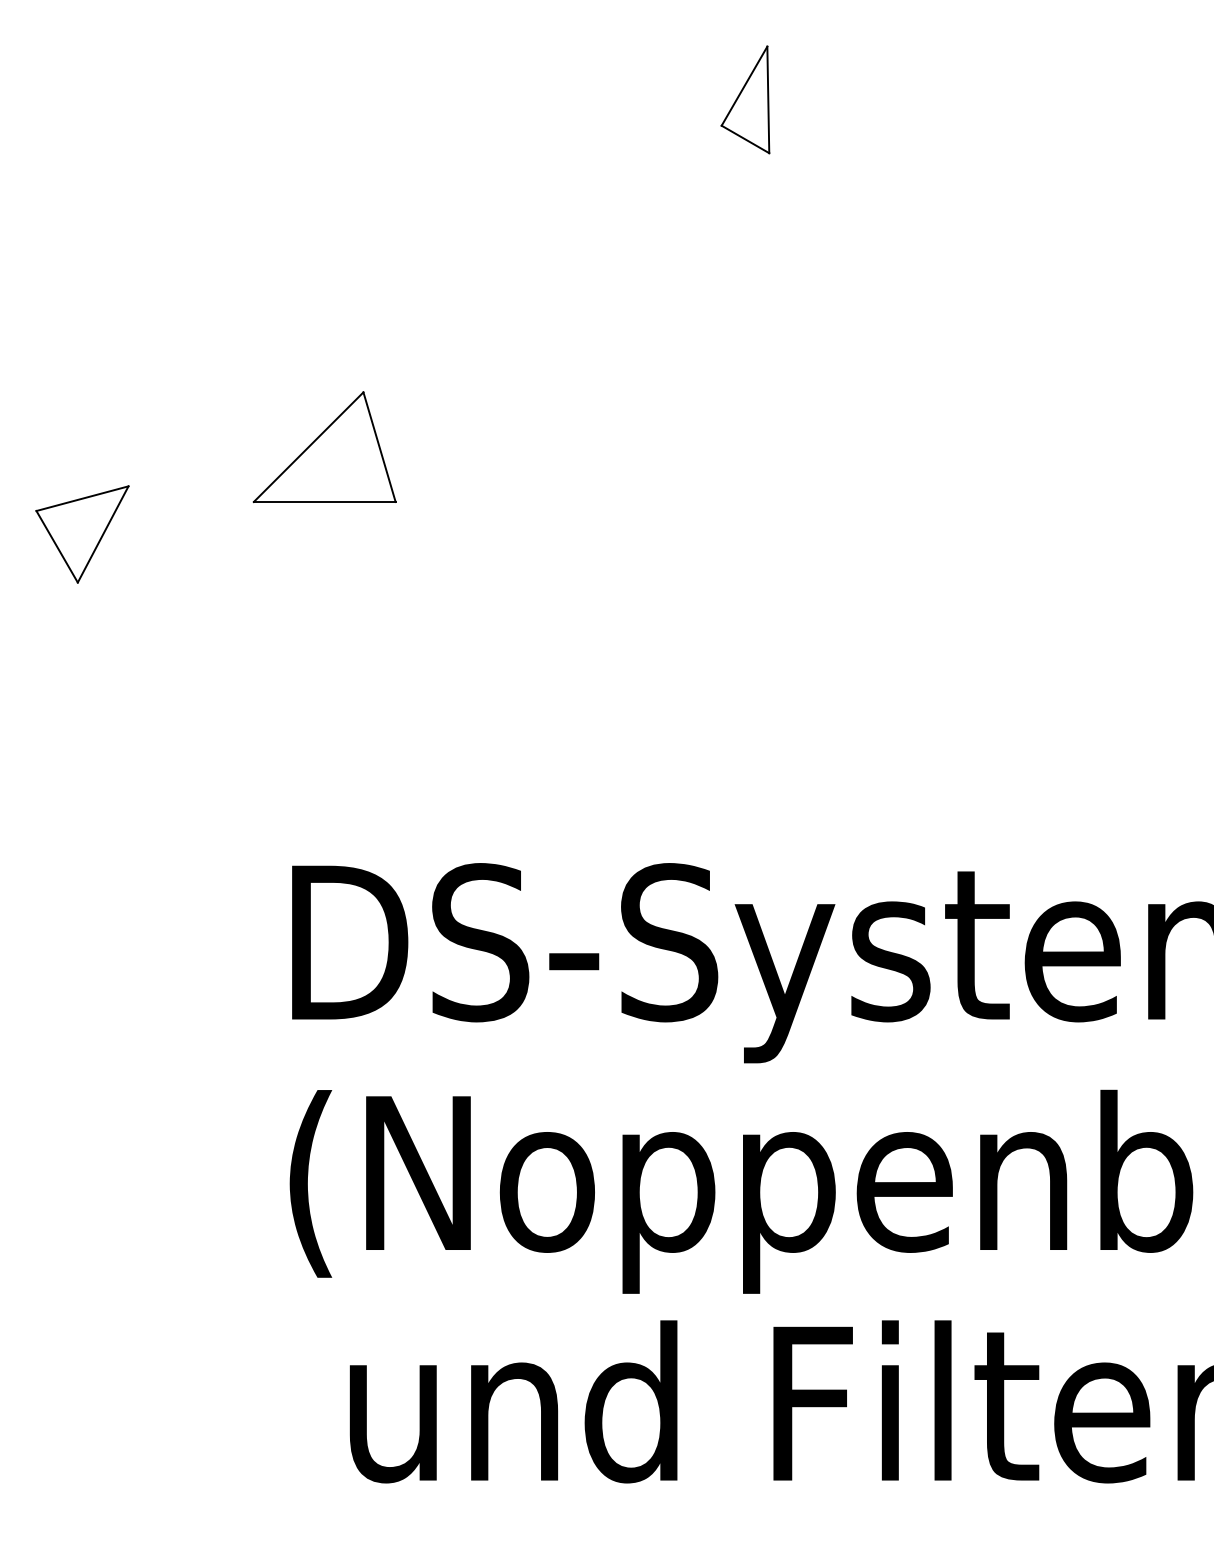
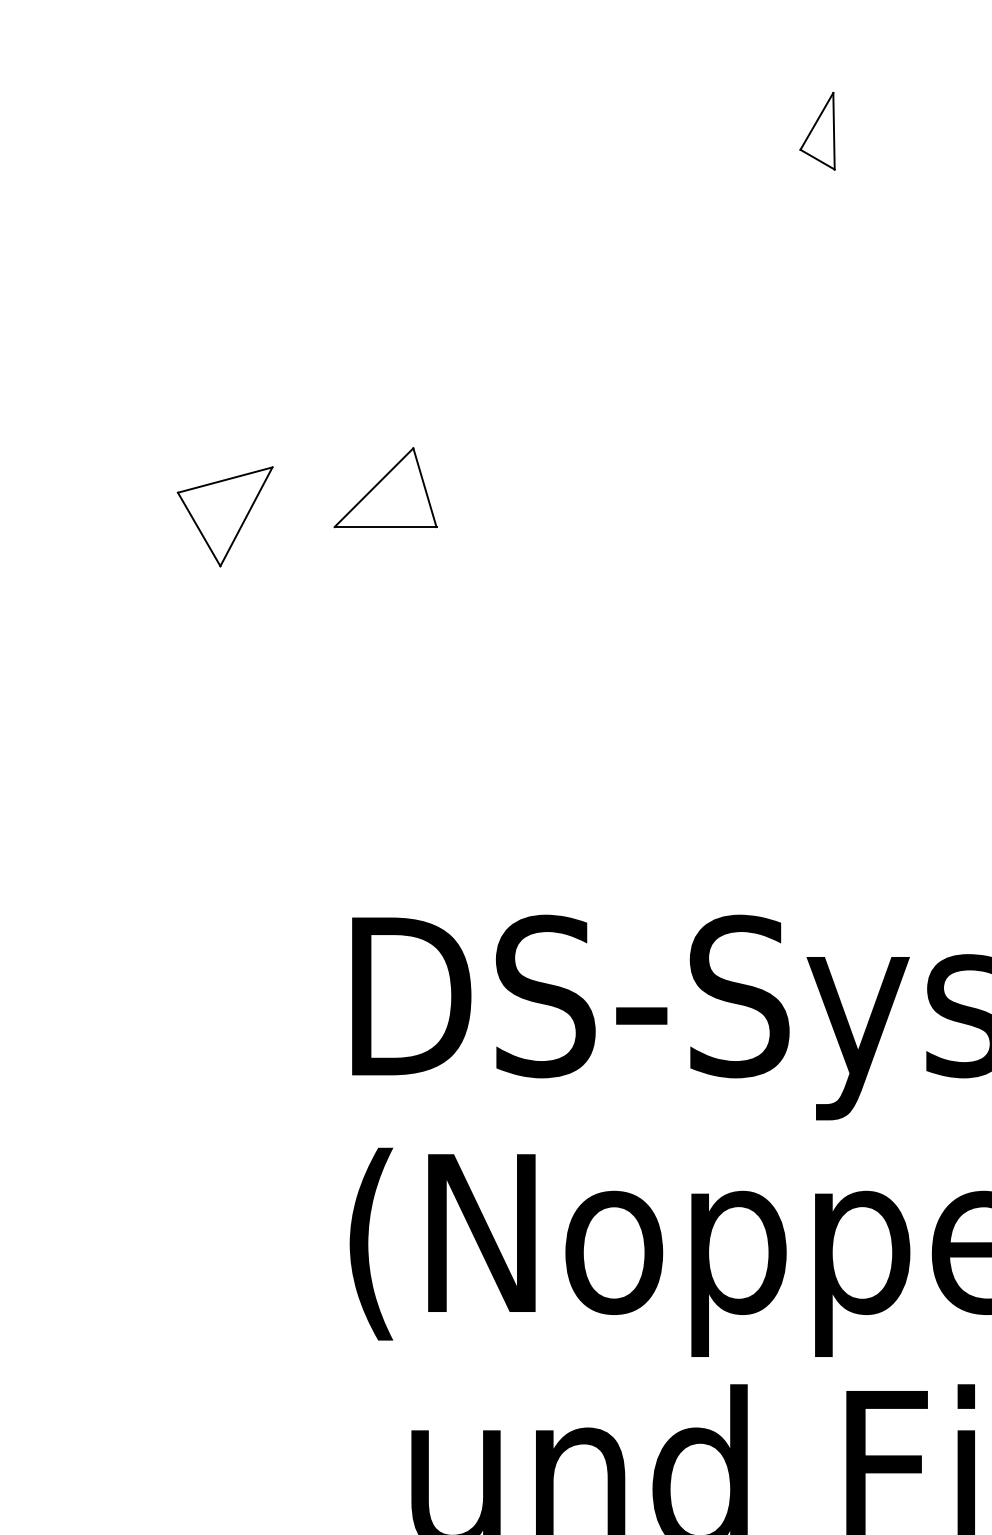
part: (745, 99) -> (817, 130), size x0.7
part: (324, 446) -> (385, 487), size x0.7
part: (82, 534) -> (225, 516), moved

